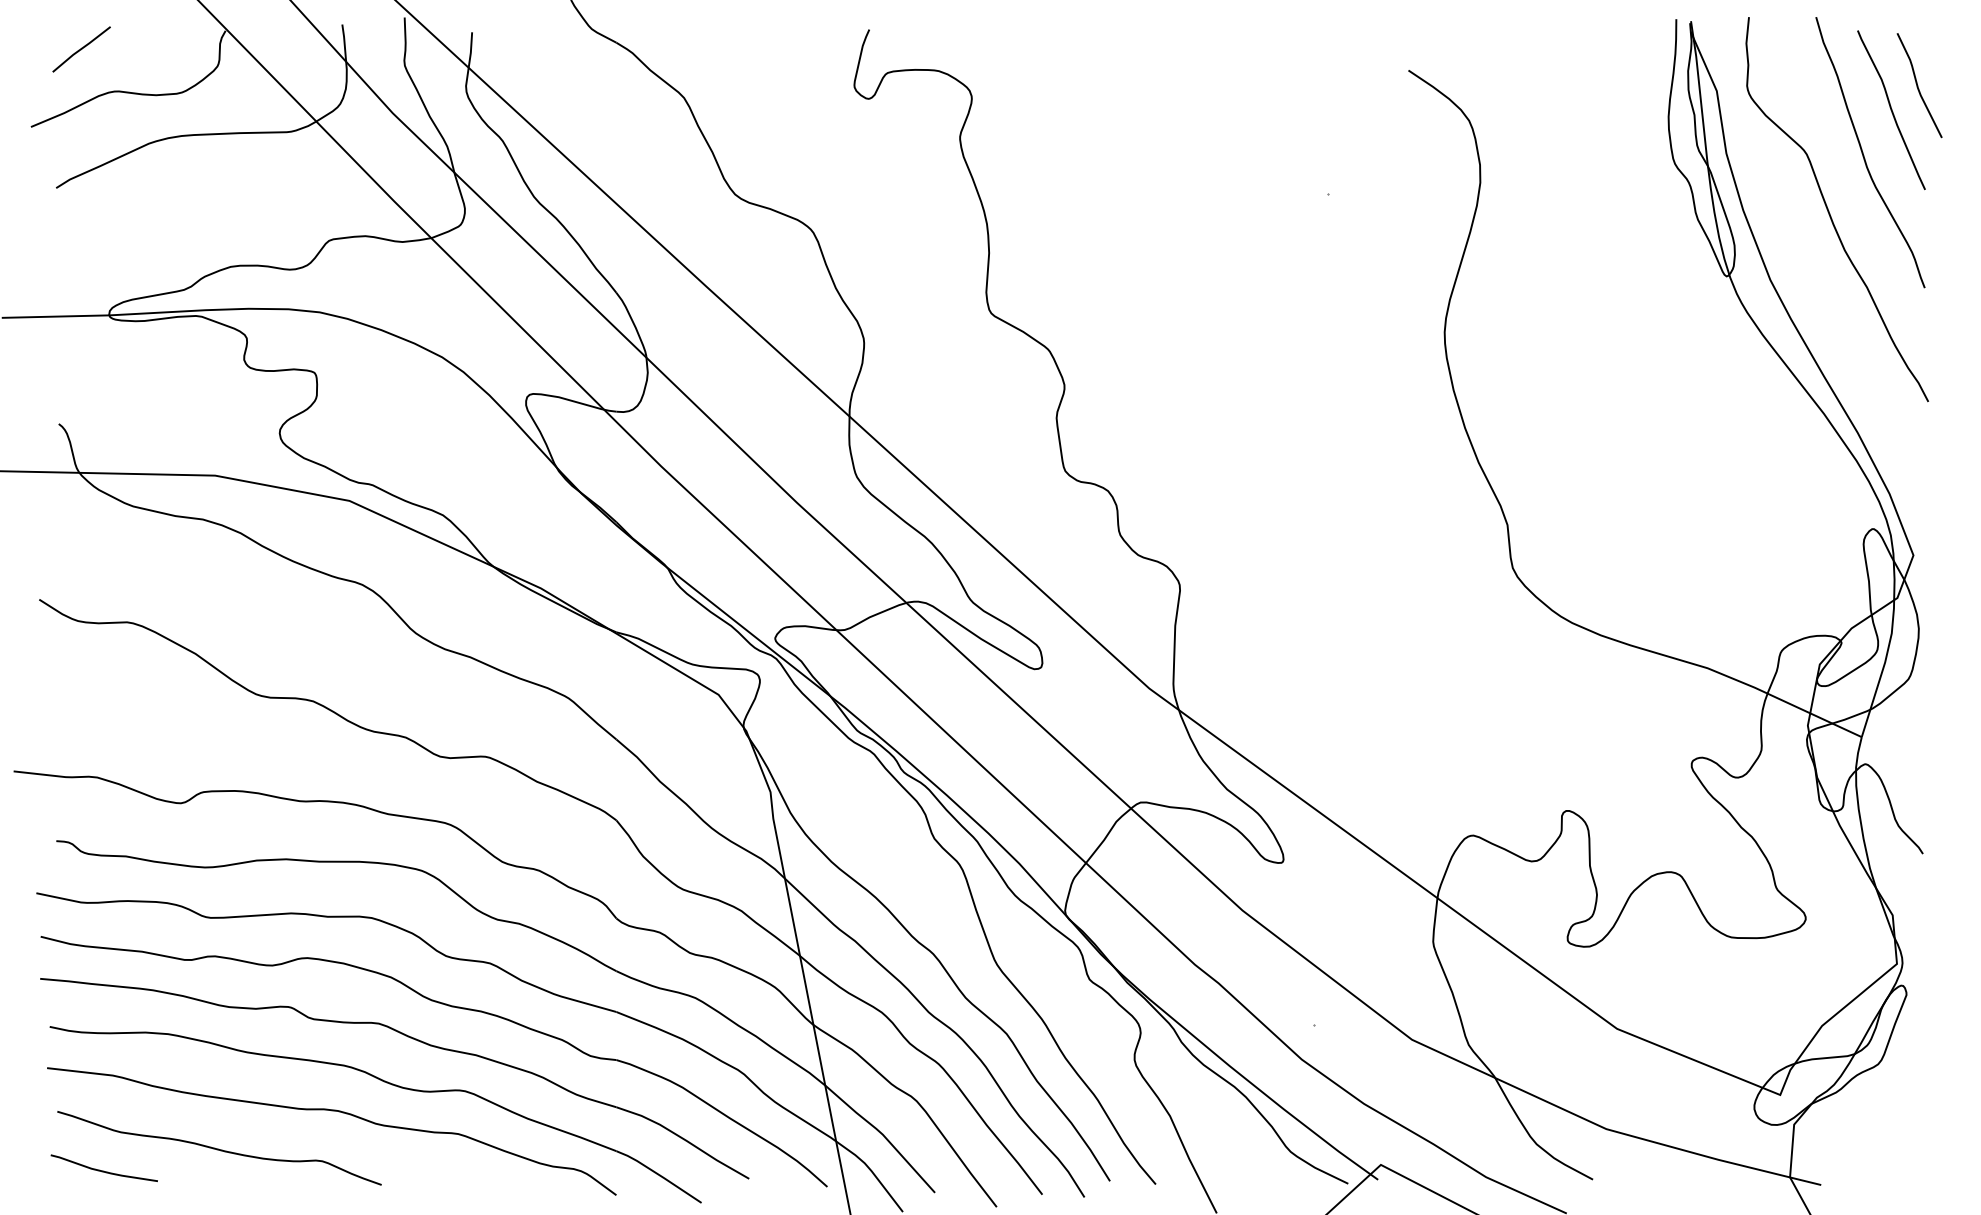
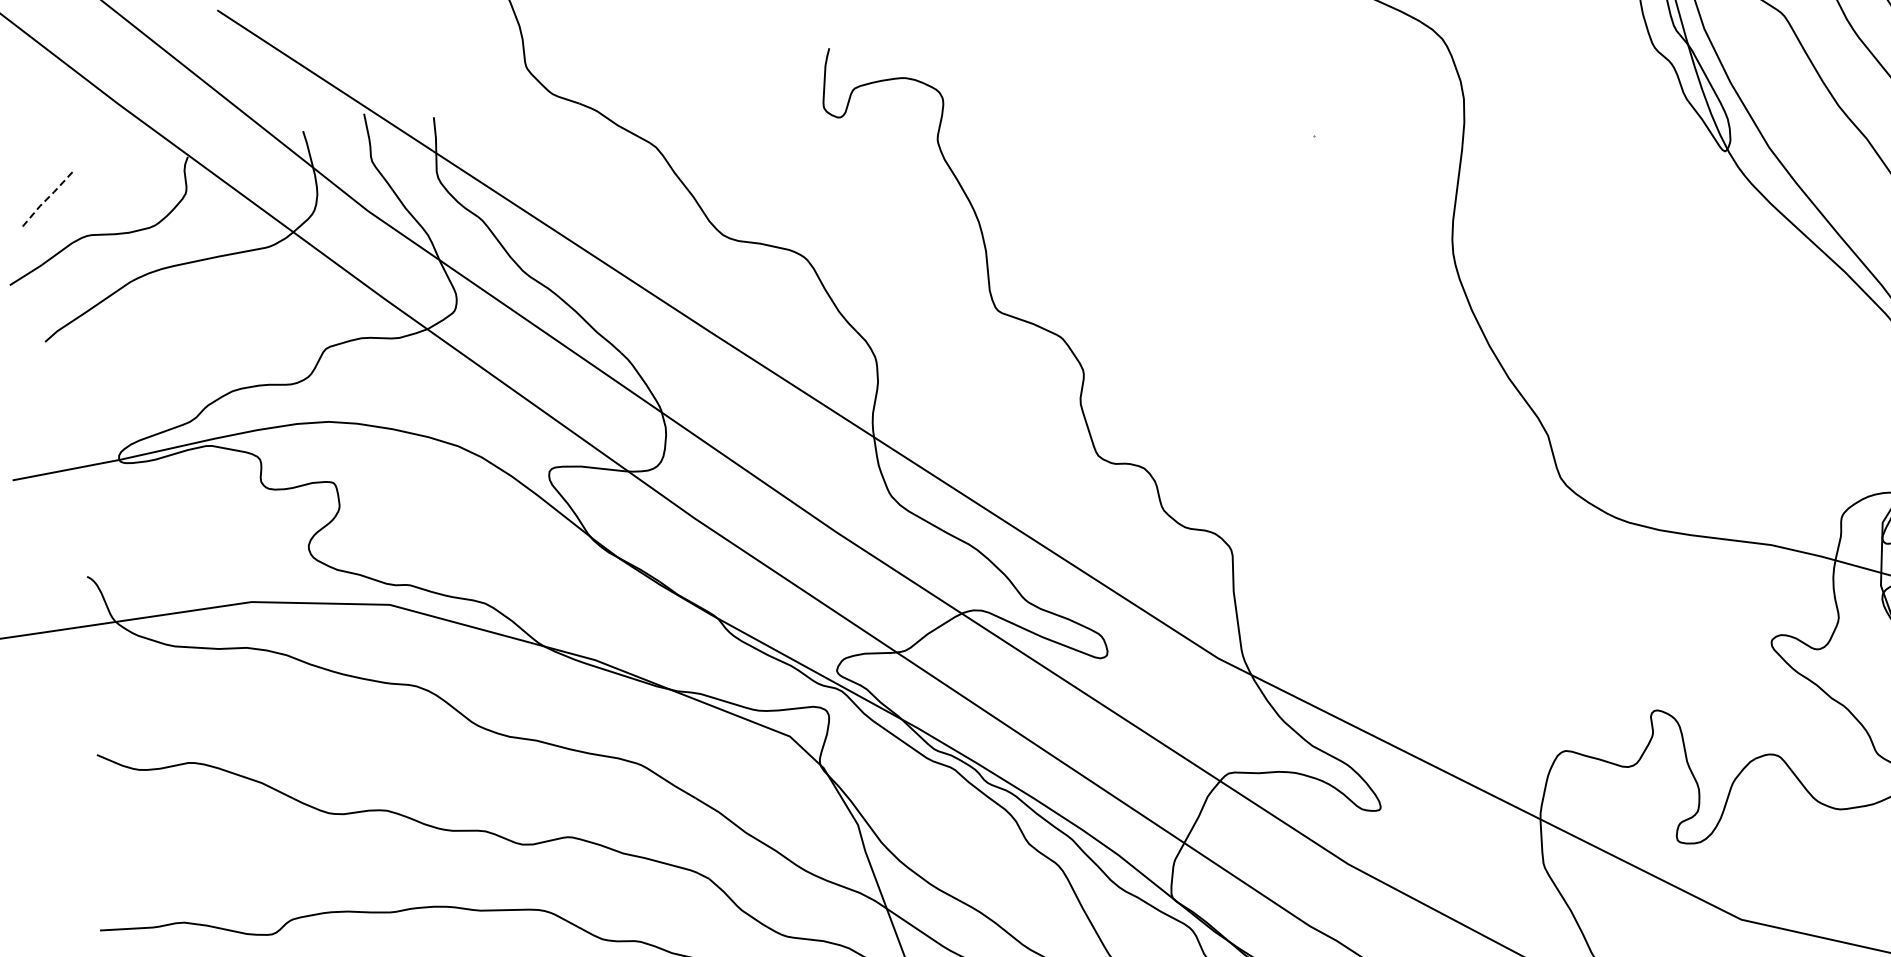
line: (80, 49) -> (46, 199), solid -> dashed

